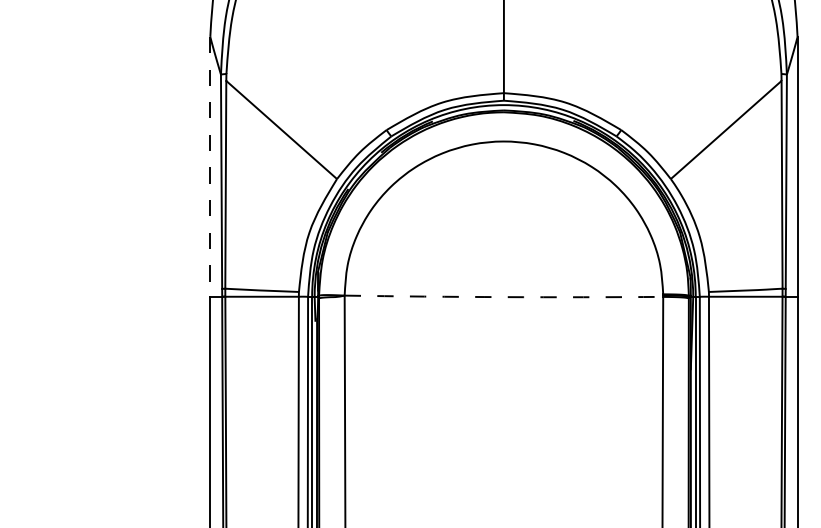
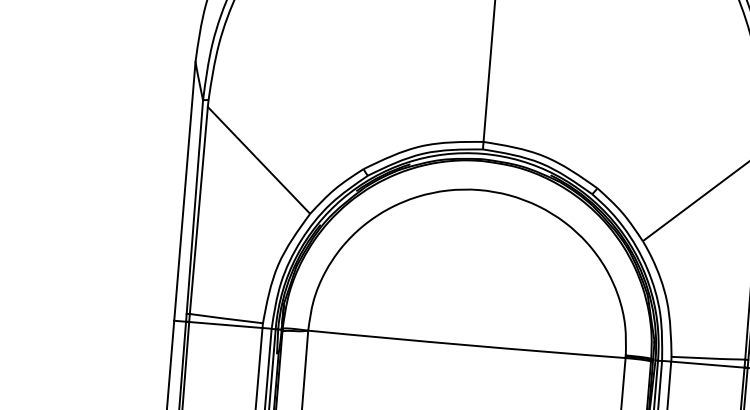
line: (210, 166) -> (185, 190), dashed -> solid
arc: (503, 297) -> (466, 345), dashed -> solid

